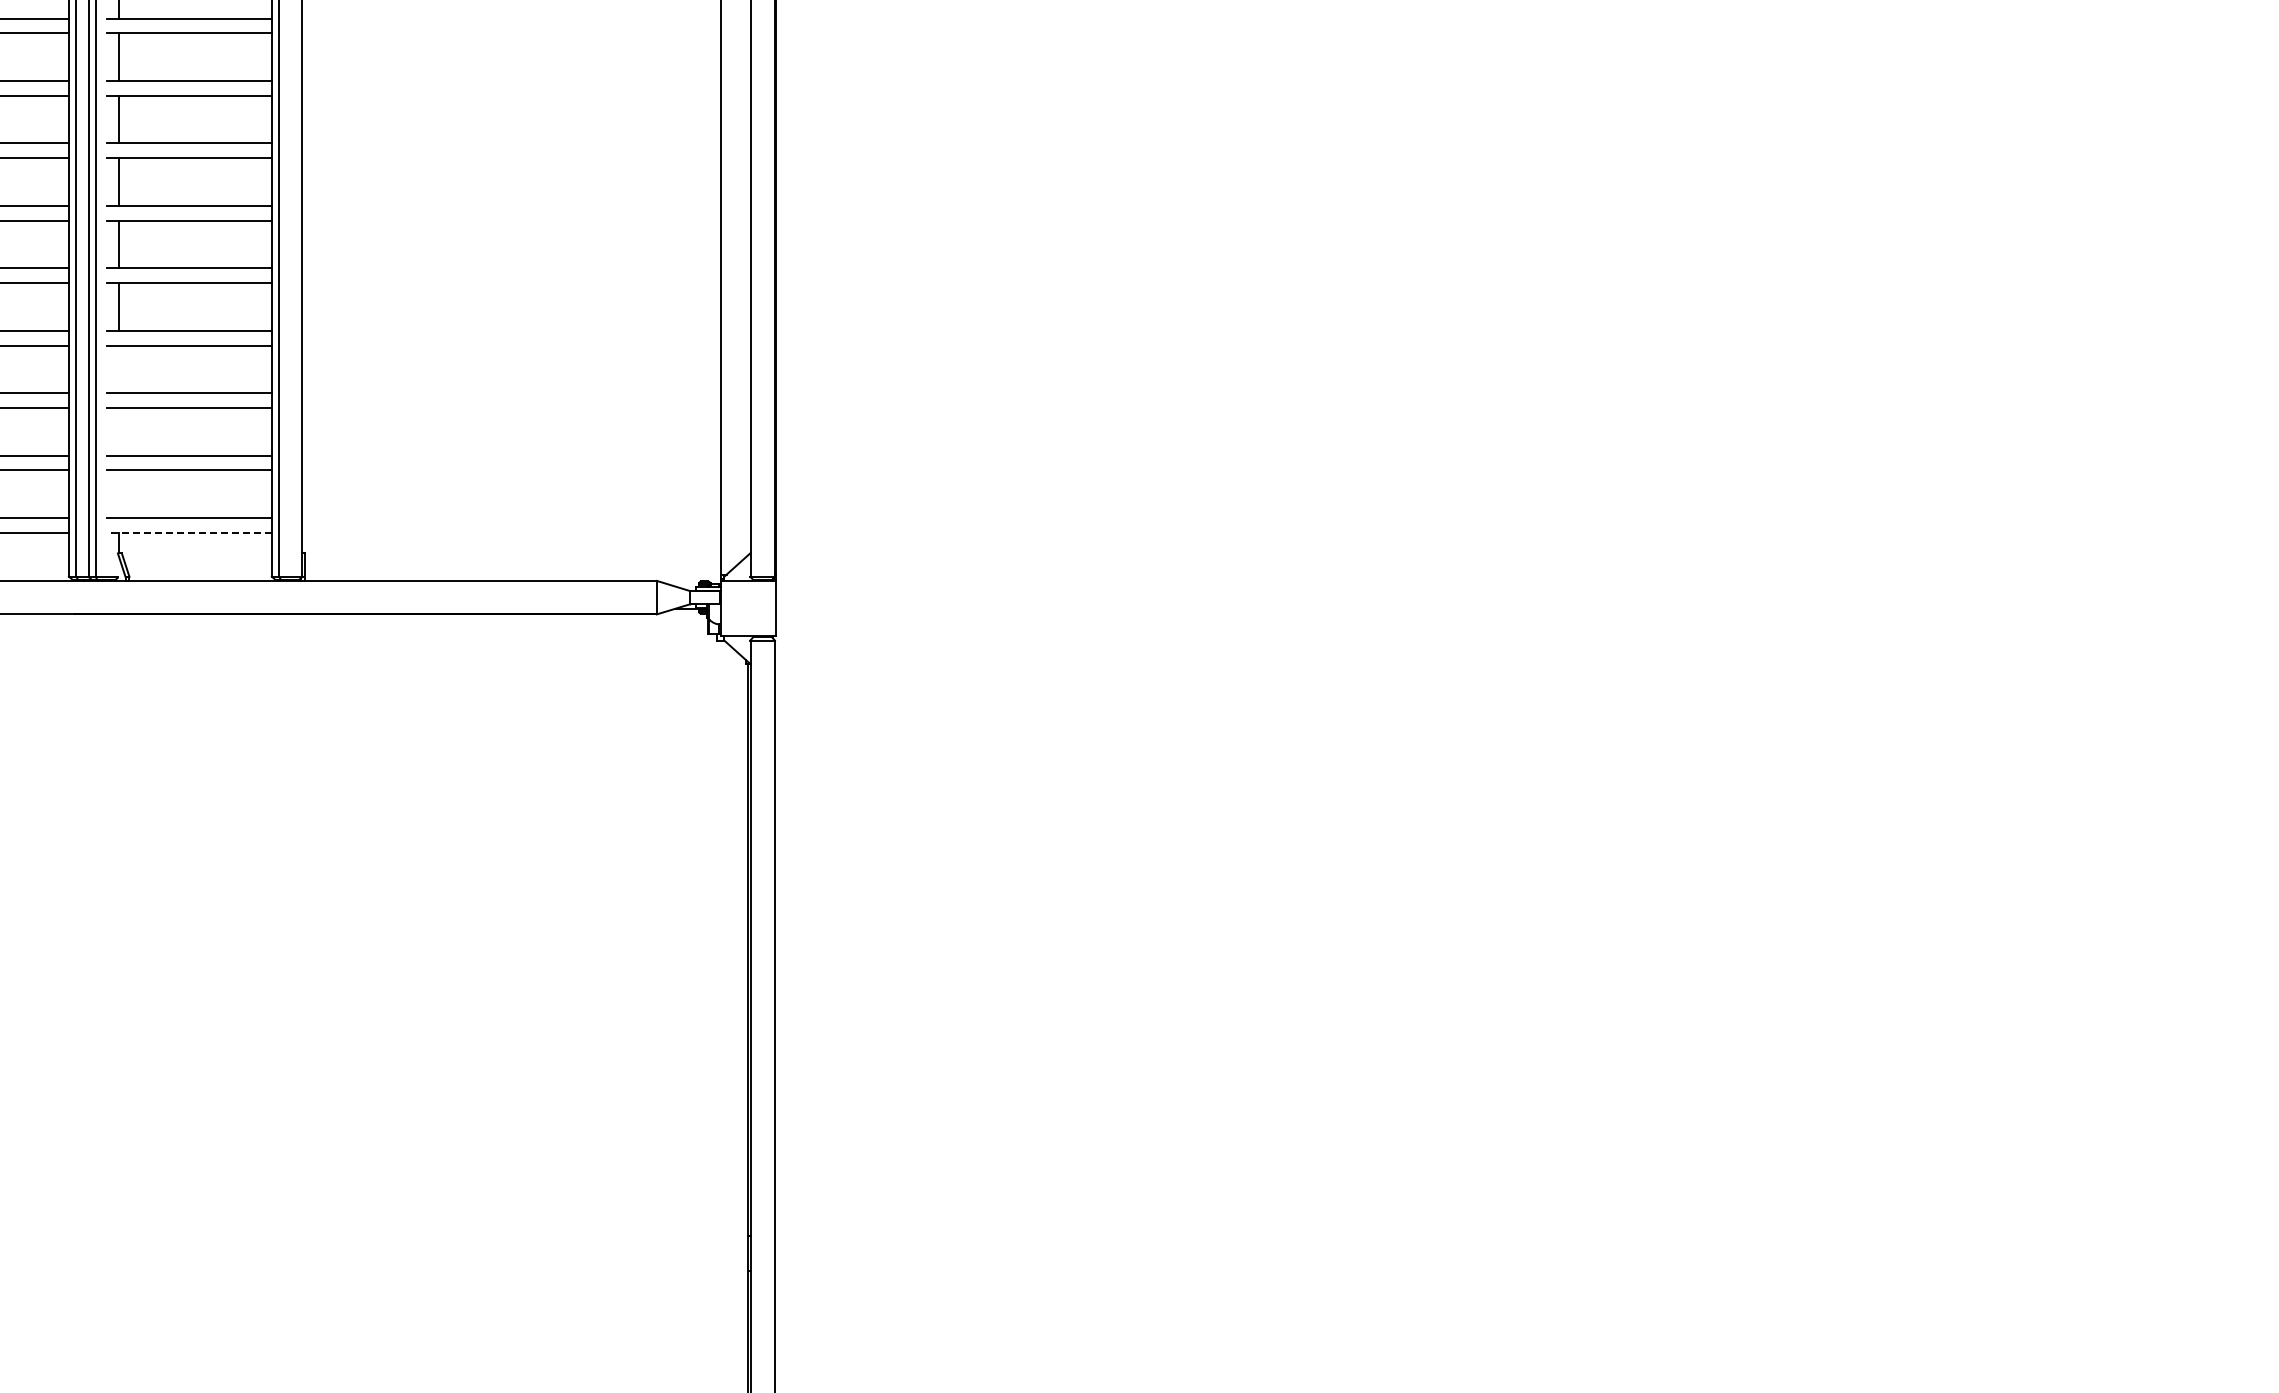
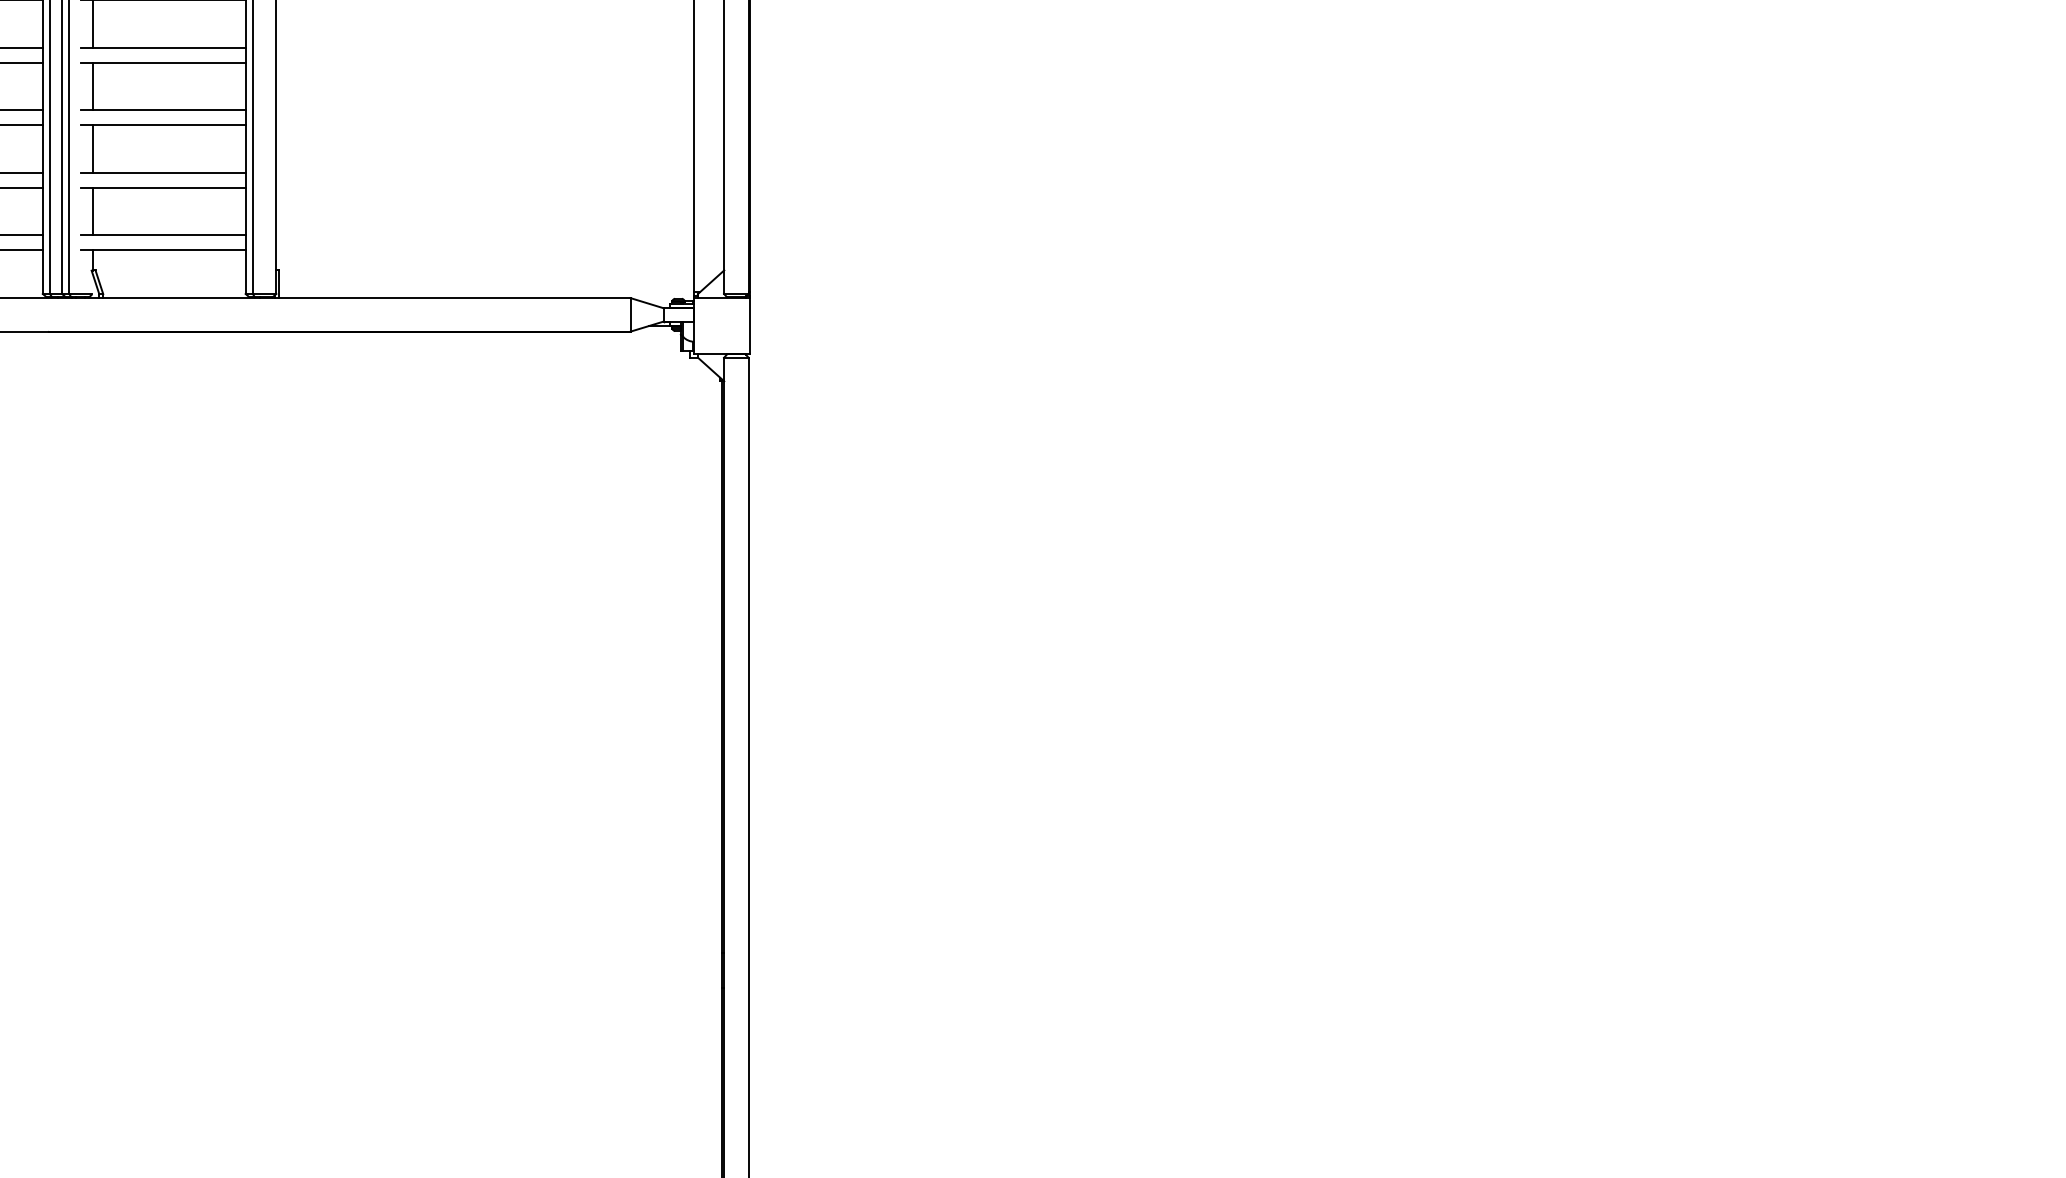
line: (118, 369) -> (92, 86), added
line: (118, 431) -> (92, 148), added
line: (118, 493) -> (92, 210), added
line: (189, 532) -> (163, 249), dashed -> solid

